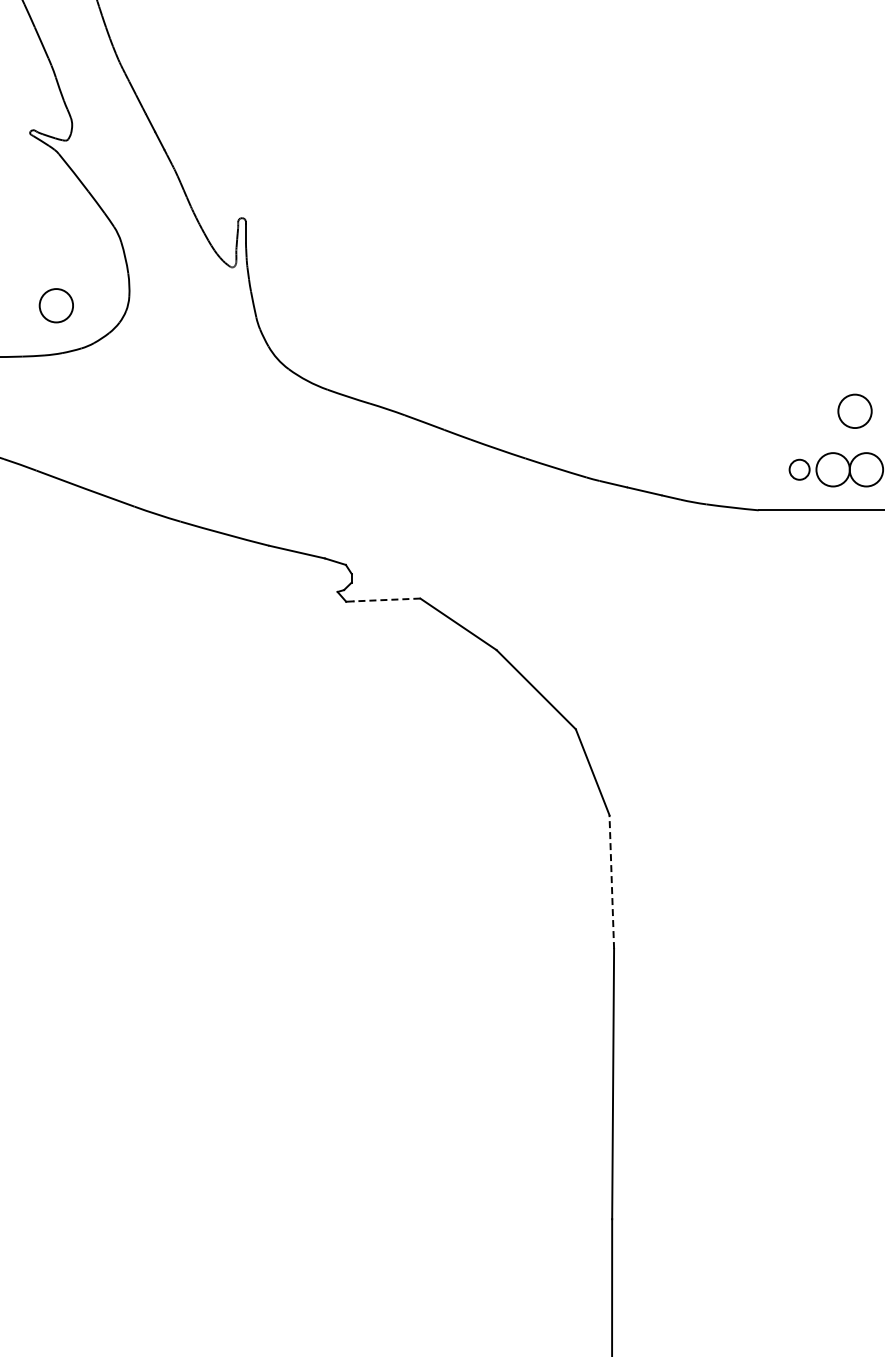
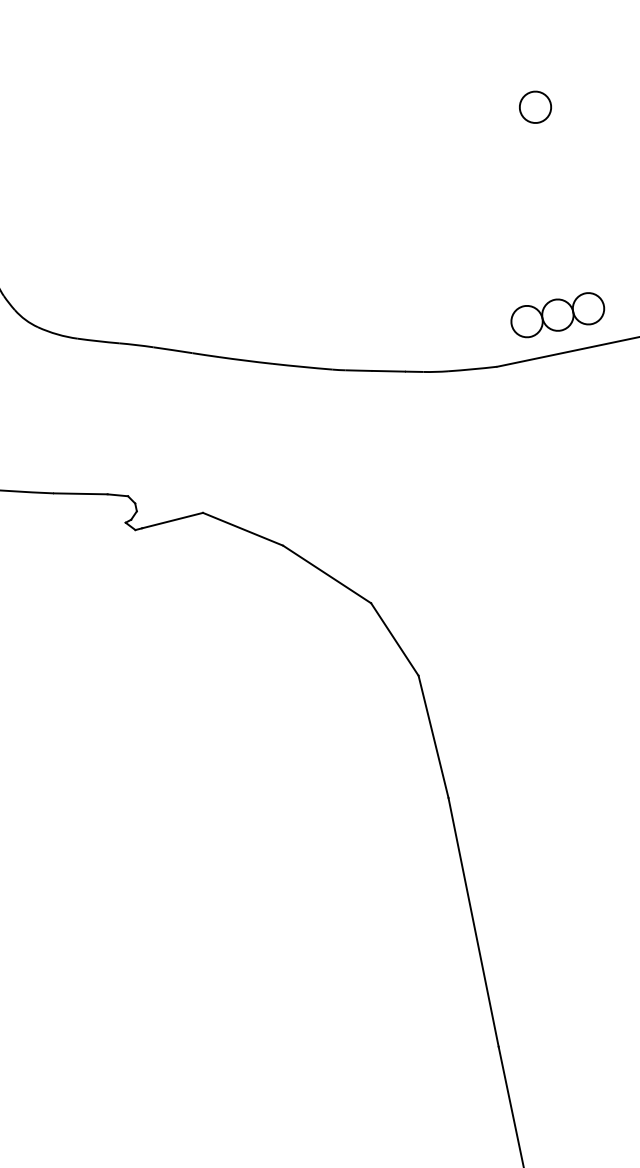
circle: (854, 410) -> (534, 106), moved
circle: (799, 469) -> (526, 321), size x1.67
line: (386, 599) -> (172, 520), dashed -> solid
line: (611, 882) -> (433, 737), dashed -> solid

